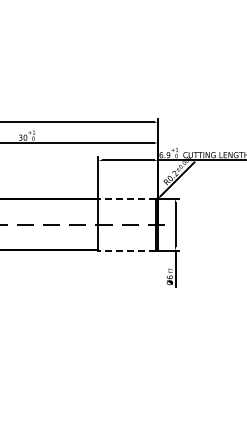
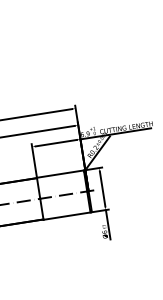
line: (126, 198) -> (59, 174), dashed -> solid
line: (126, 250) -> (66, 216), dashed -> solid

